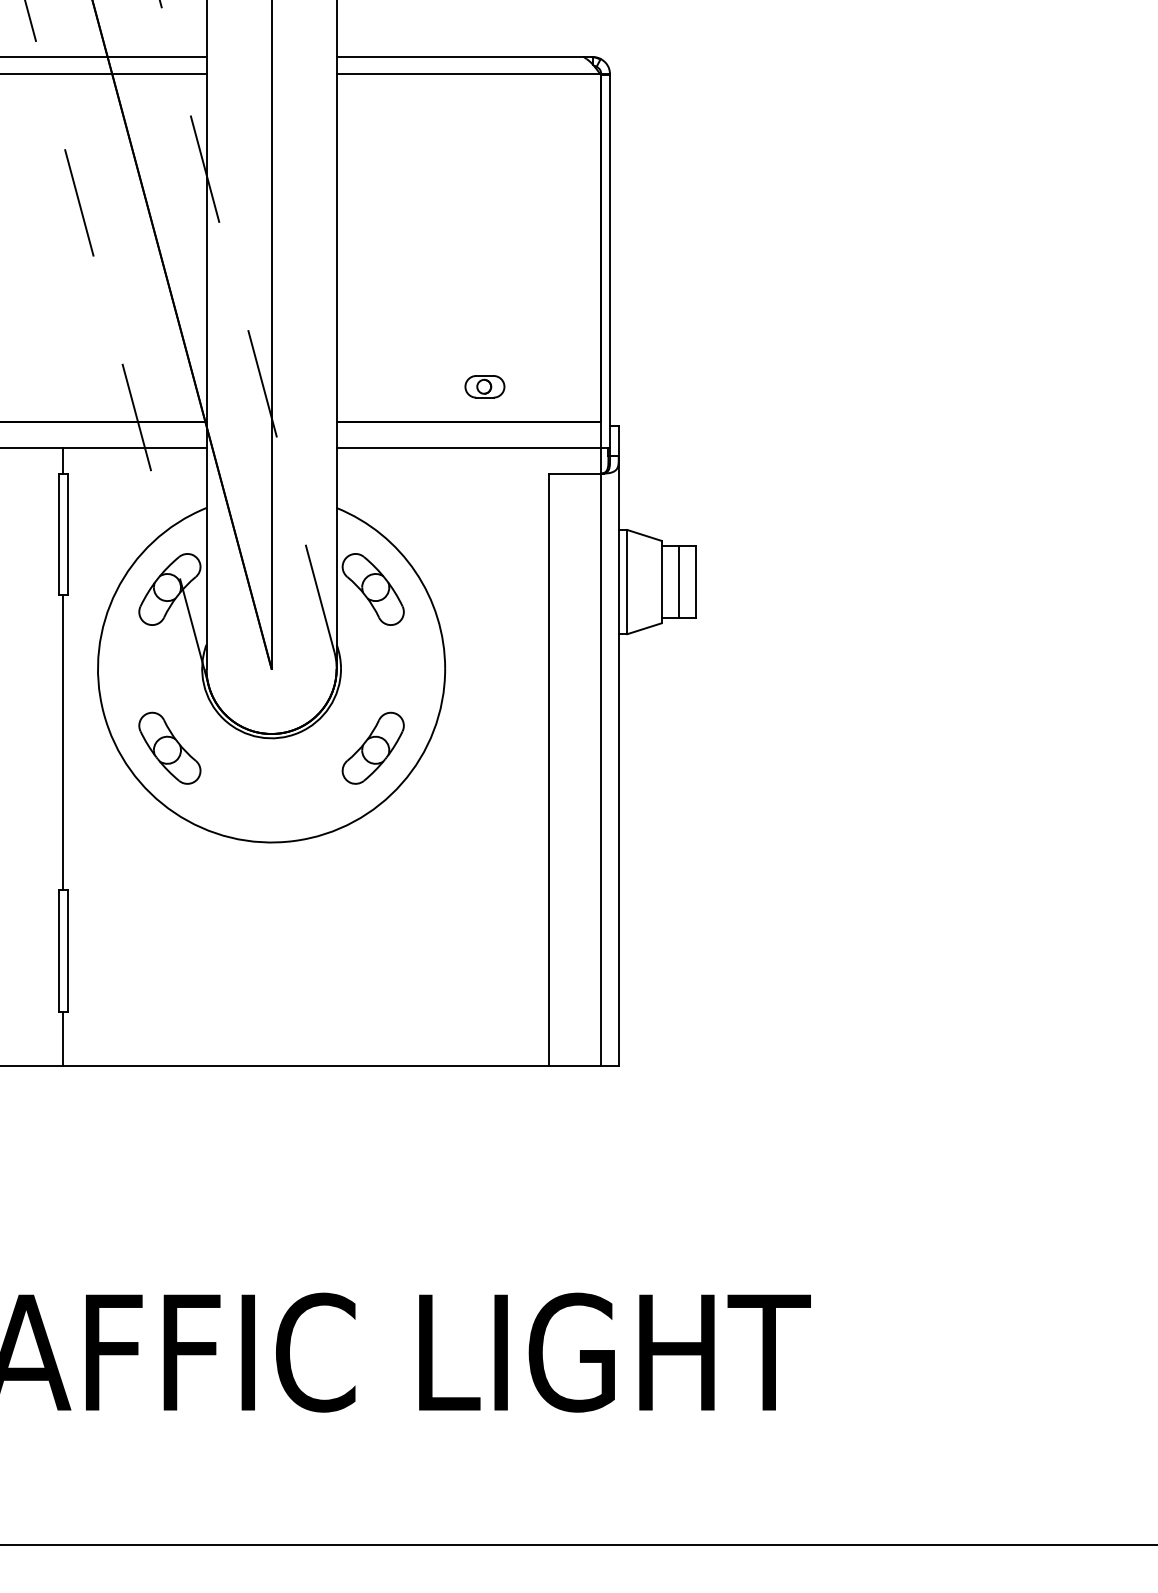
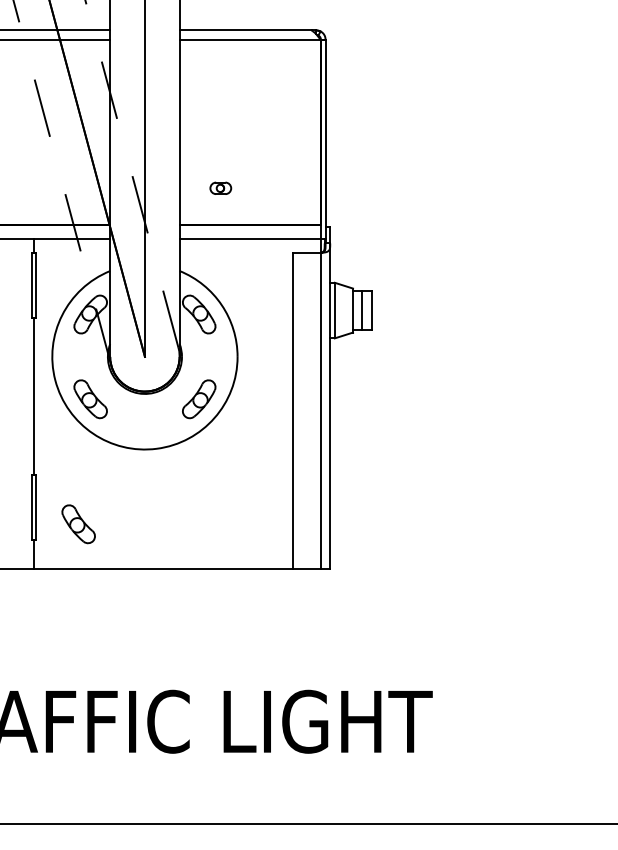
part: (484, 385) -> (220, 187), moved
part: (147, 982) -> (78, 524), added

